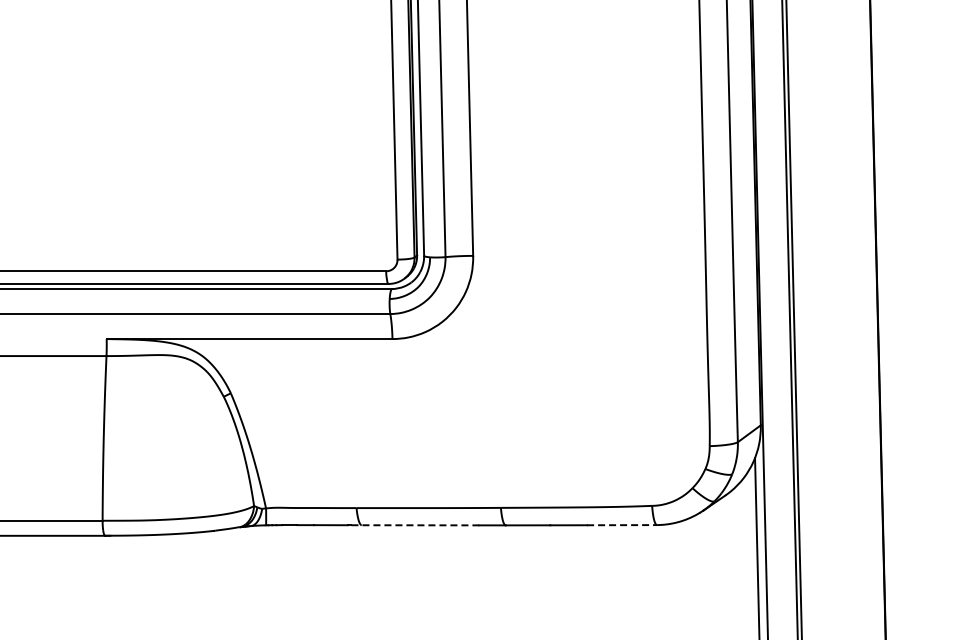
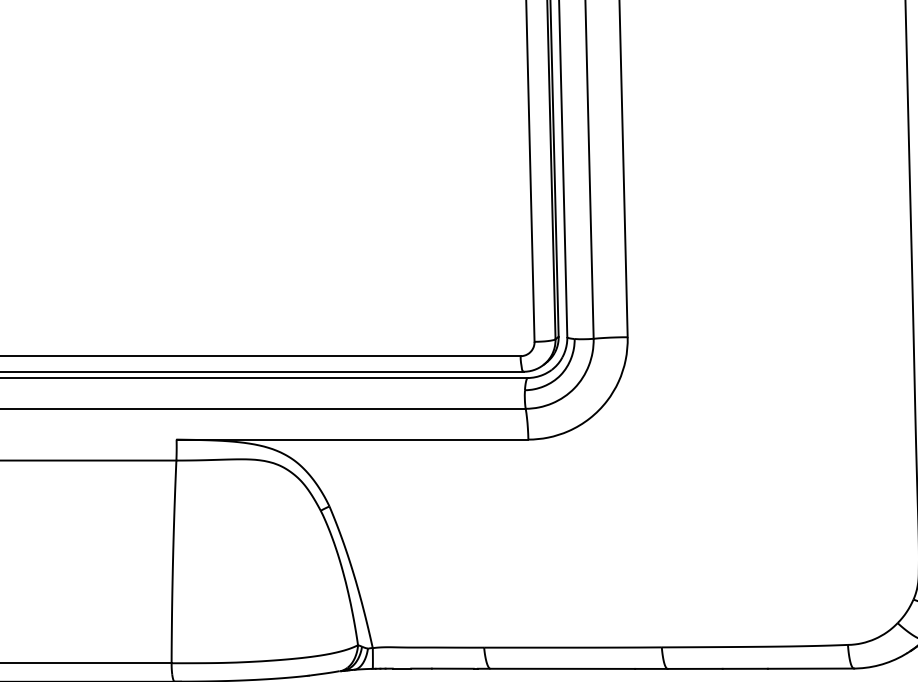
line: (415, 525) -> (556, 669), dashed -> solid
line: (622, 525) -> (811, 669), dashed -> solid

